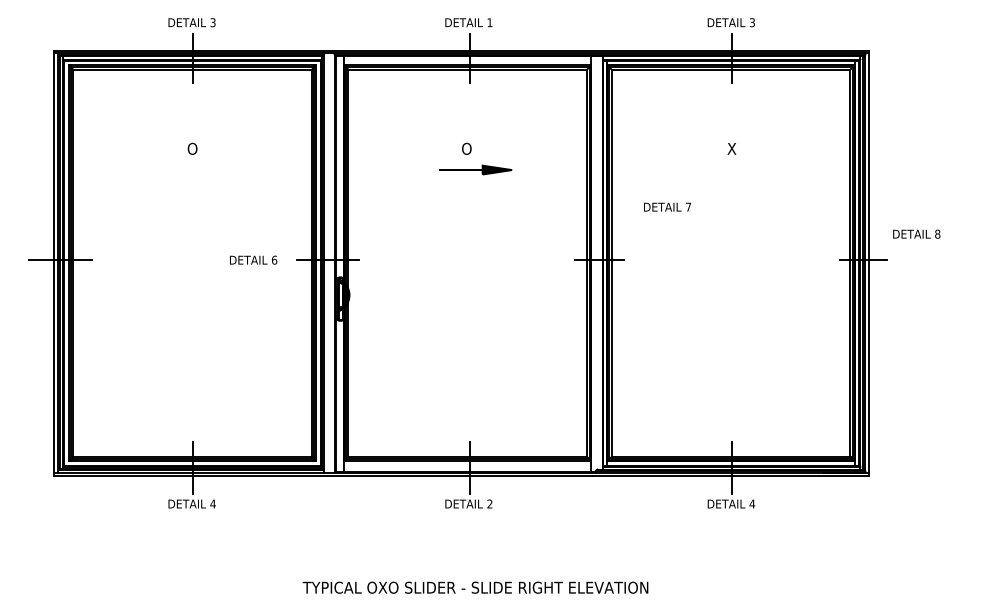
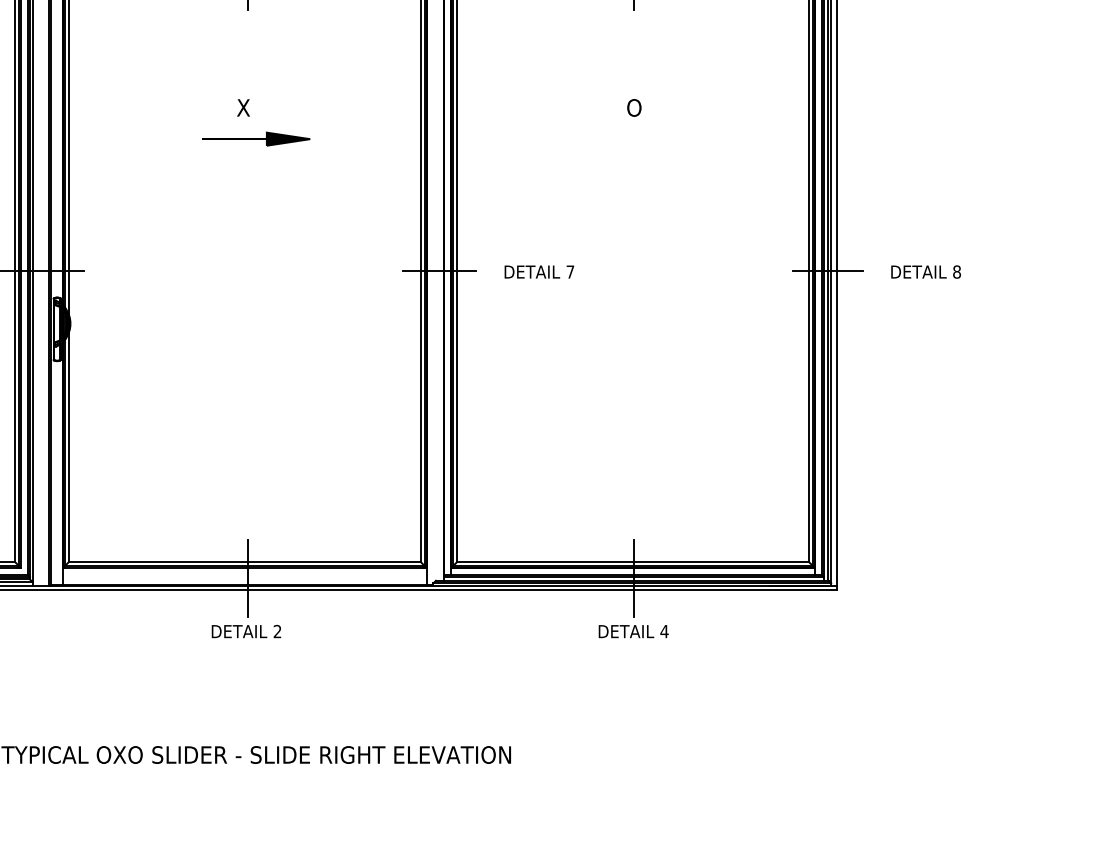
text: (466, 148) -> (243, 107), O -> X
text: (731, 148) -> (633, 107), X -> O
text: (667, 206) -> (539, 271), moved
text: (916, 233) -> (925, 271), moved

